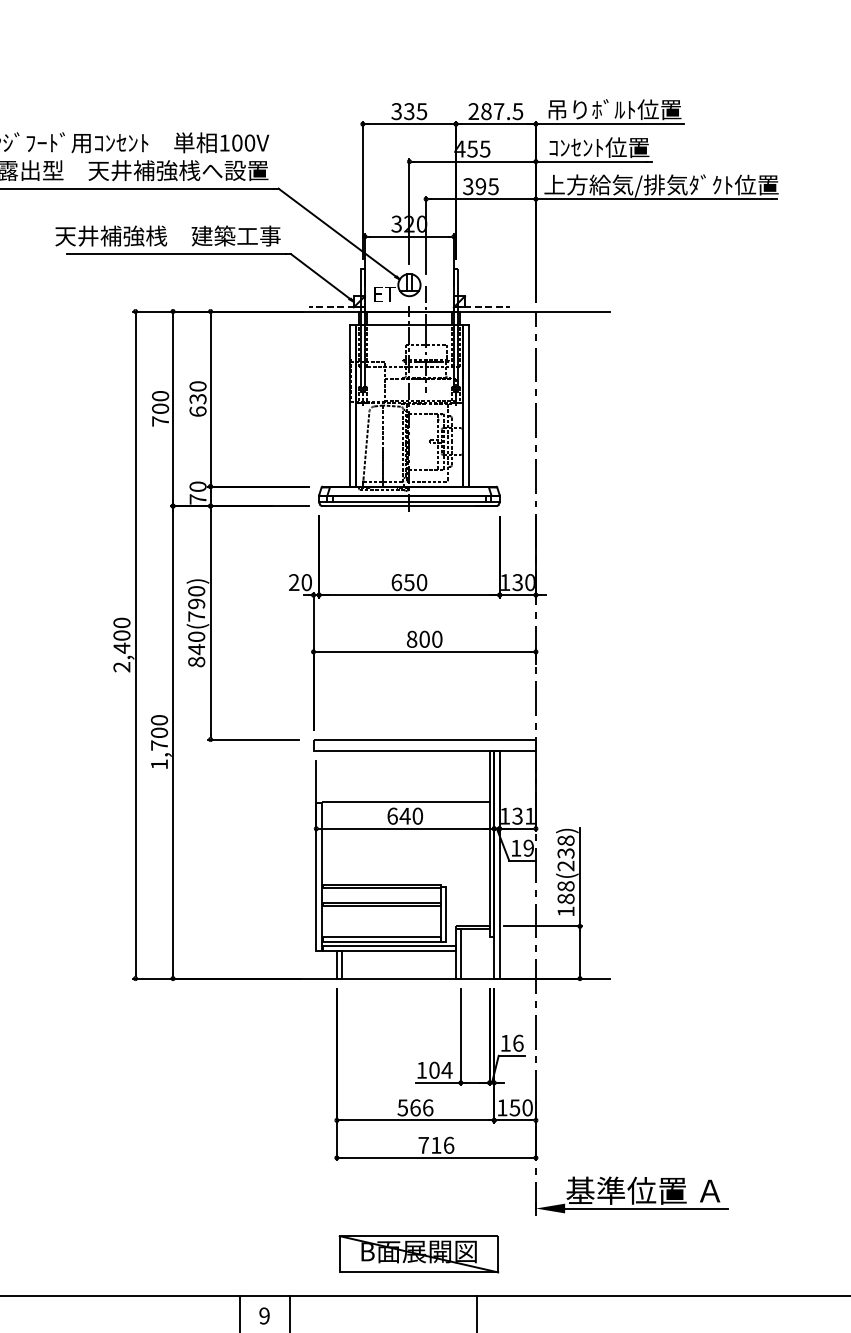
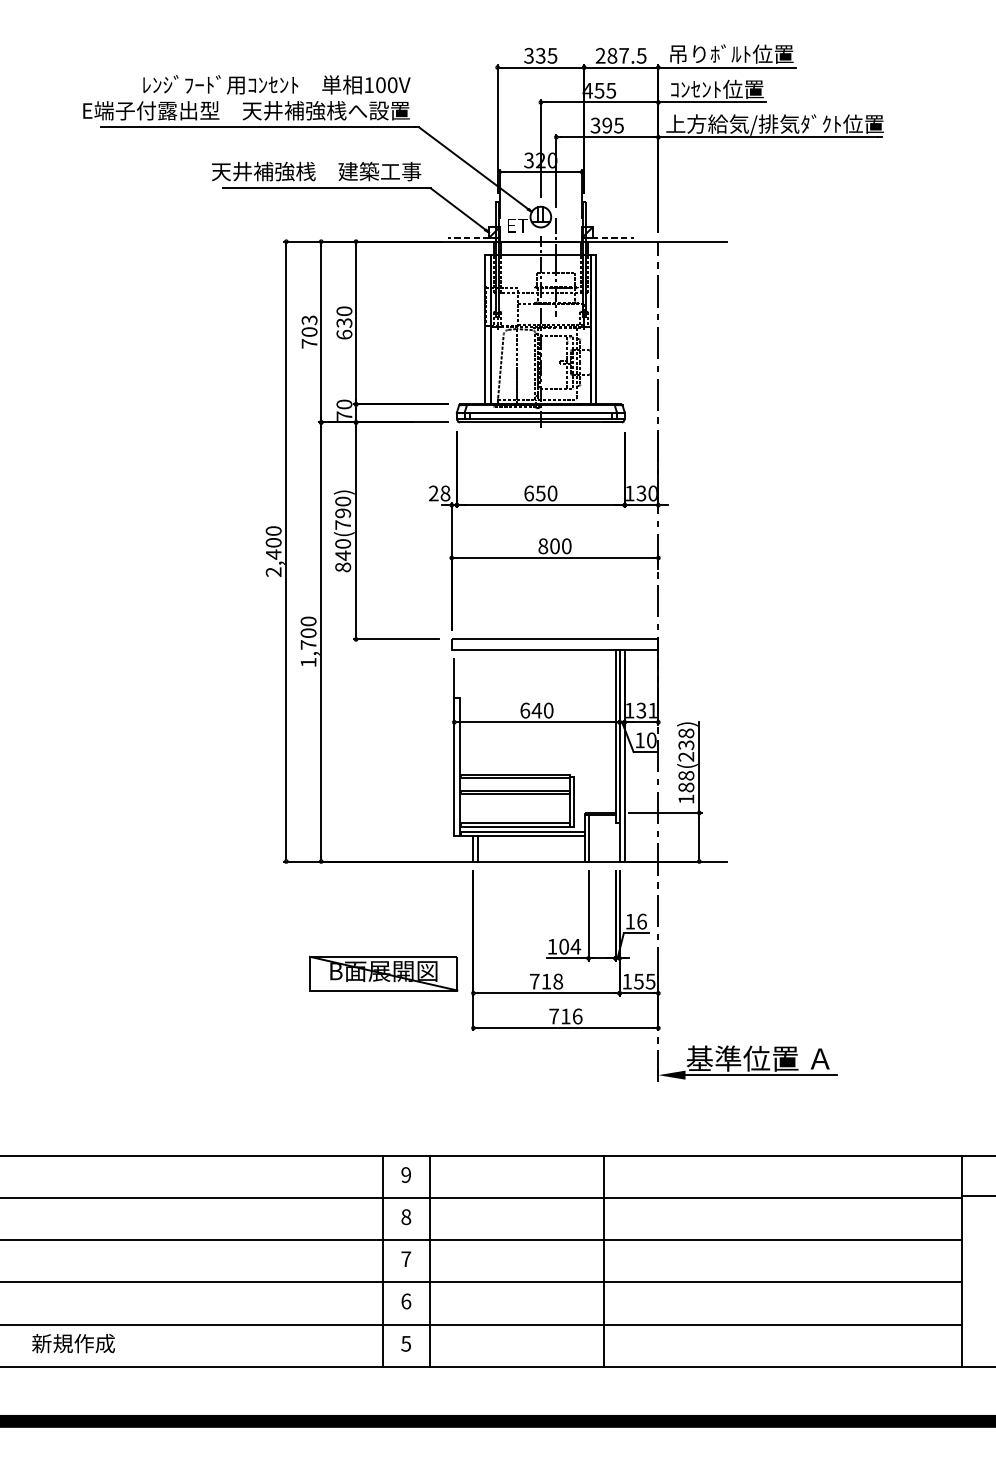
text: (160, 396) -> (309, 320), 700 -> 703
text: (306, 582) -> (445, 493), 20 -> 28
line: (405, 802) -> (537, 697), removed
text: (528, 848) -> (651, 740), 19 -> 10
text: (415, 1107) -> (546, 981), 566 -> 718
text: (527, 1107) -> (650, 981), 150 -> 155
part: (418, 1254) -> (383, 973), moved

